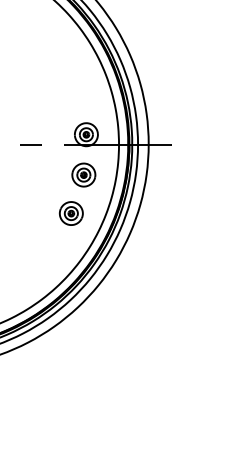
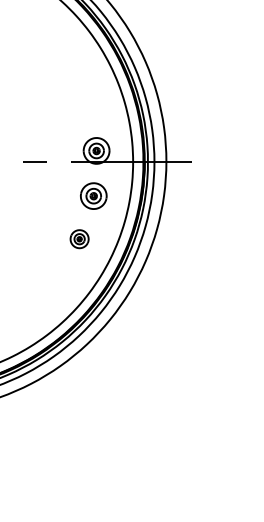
part: (70, 213) -> (78, 239), size x0.7

